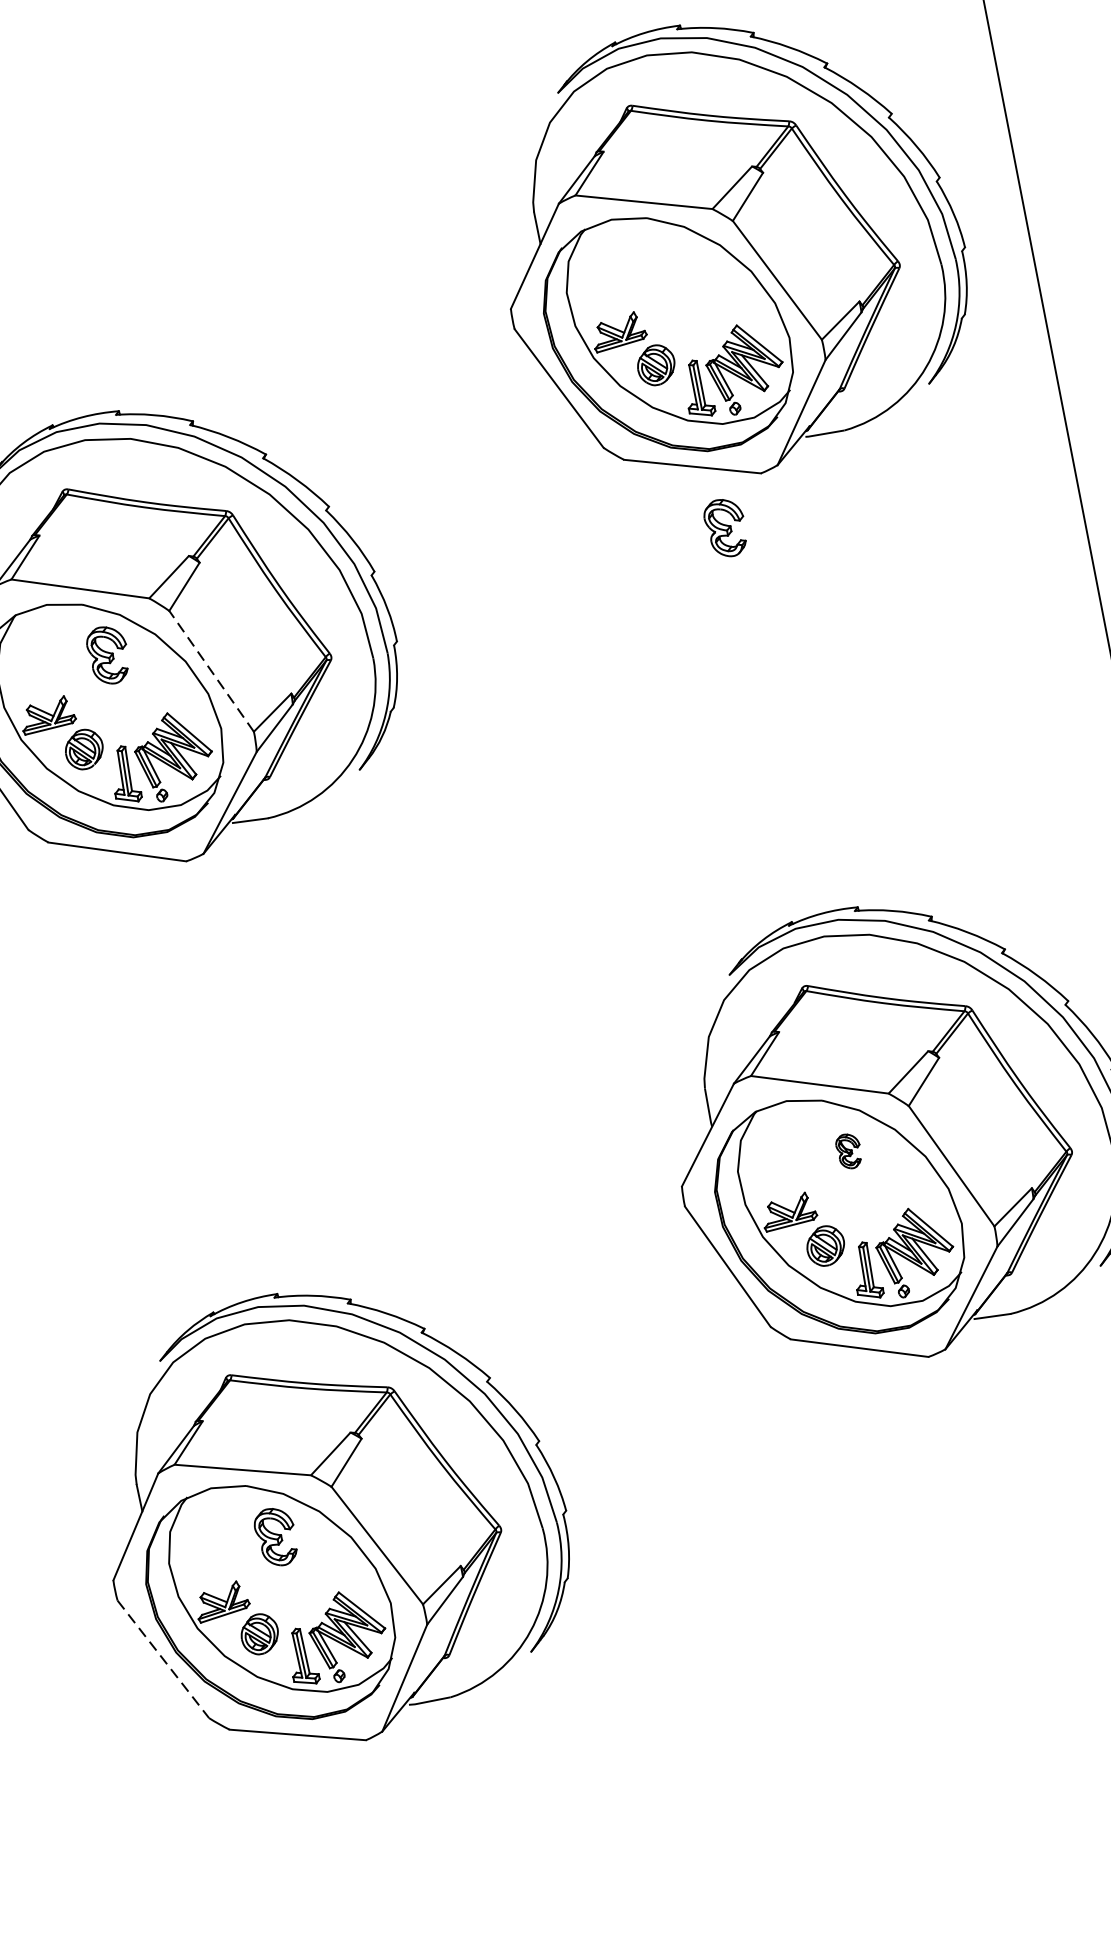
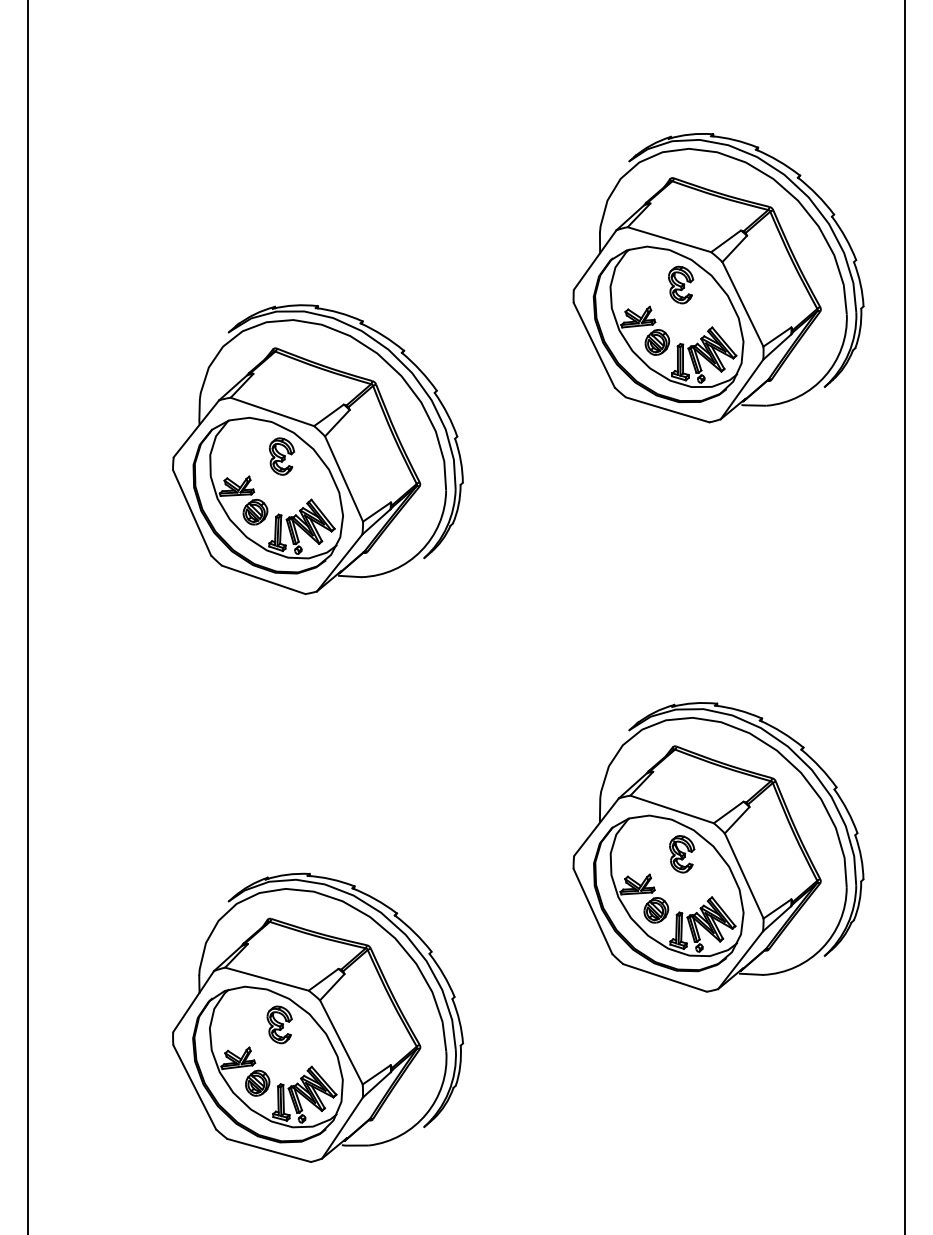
part: (726, 527) -> (681, 284), moved
line: (212, 671) -> (344, 479), dashed -> solid
part: (849, 1151) -> (682, 854), size x1.67
line: (163, 1659) -> (194, 1087), dashed -> solid

